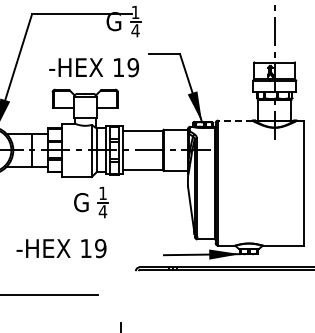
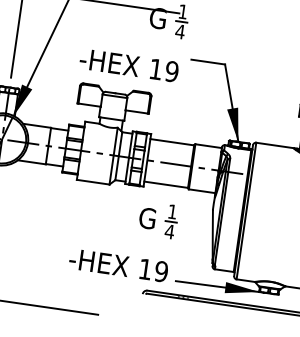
line: (234, 120) -> (274, 145), dashed -> solid
part: (59, 239) -> (117, 255), moved

